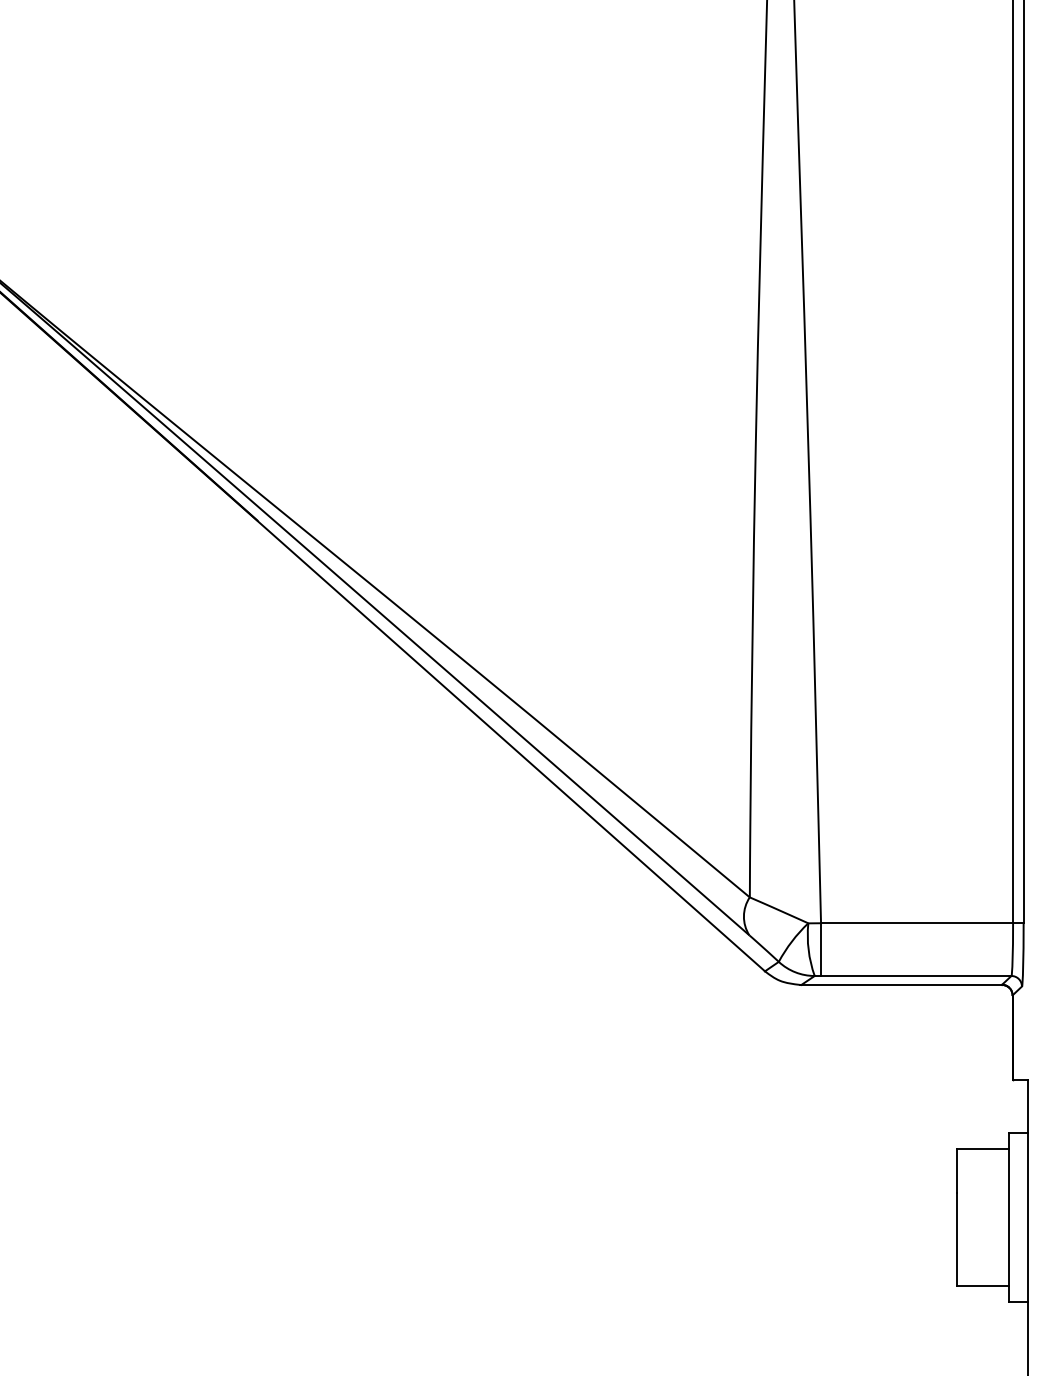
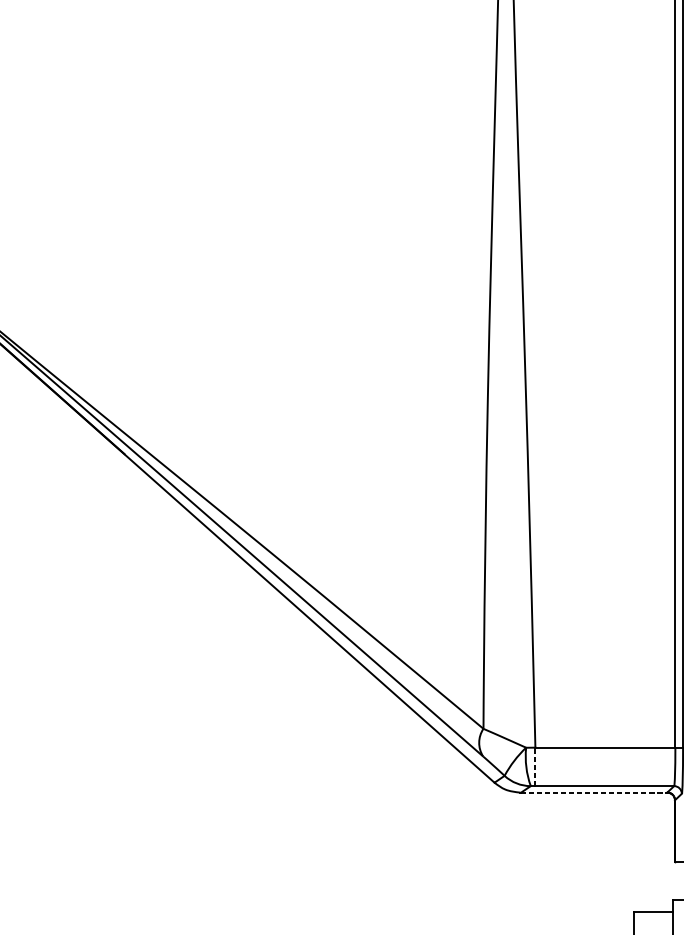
line: (821, 949) -> (535, 766), solid -> dashed
line: (902, 984) -> (594, 792), solid -> dashed

